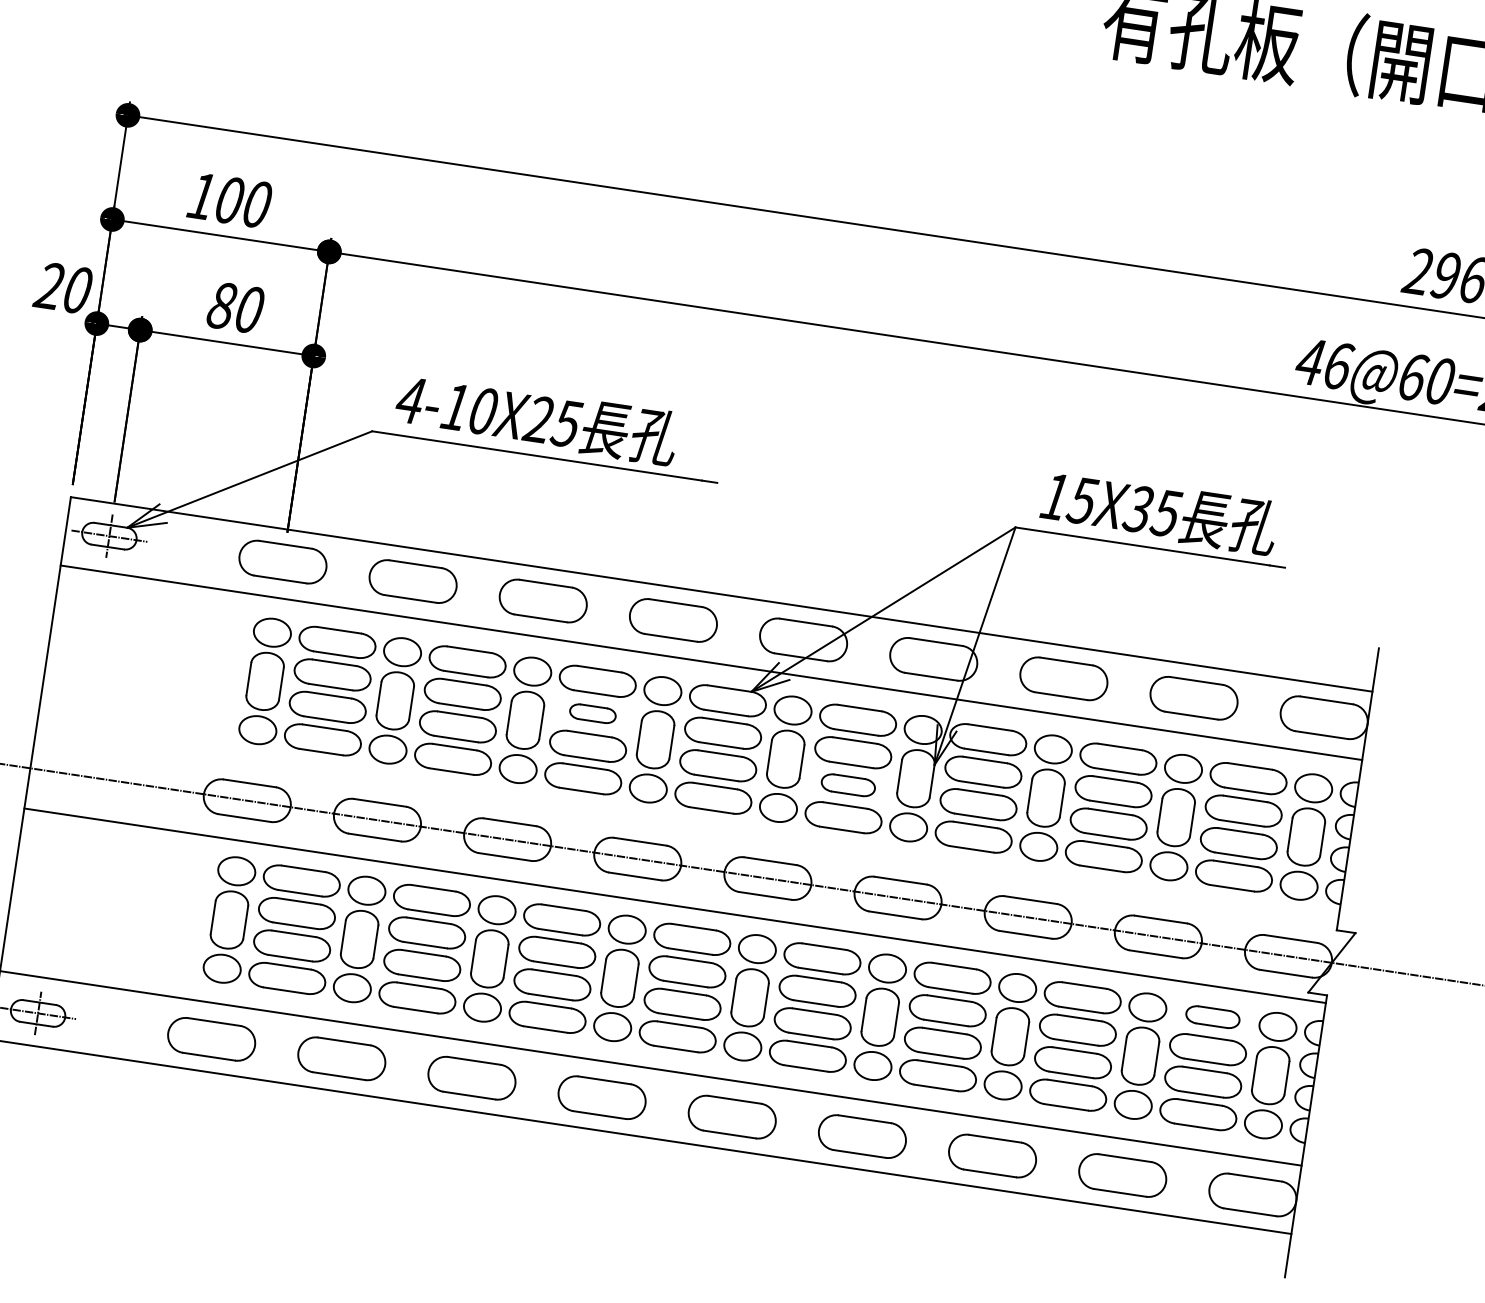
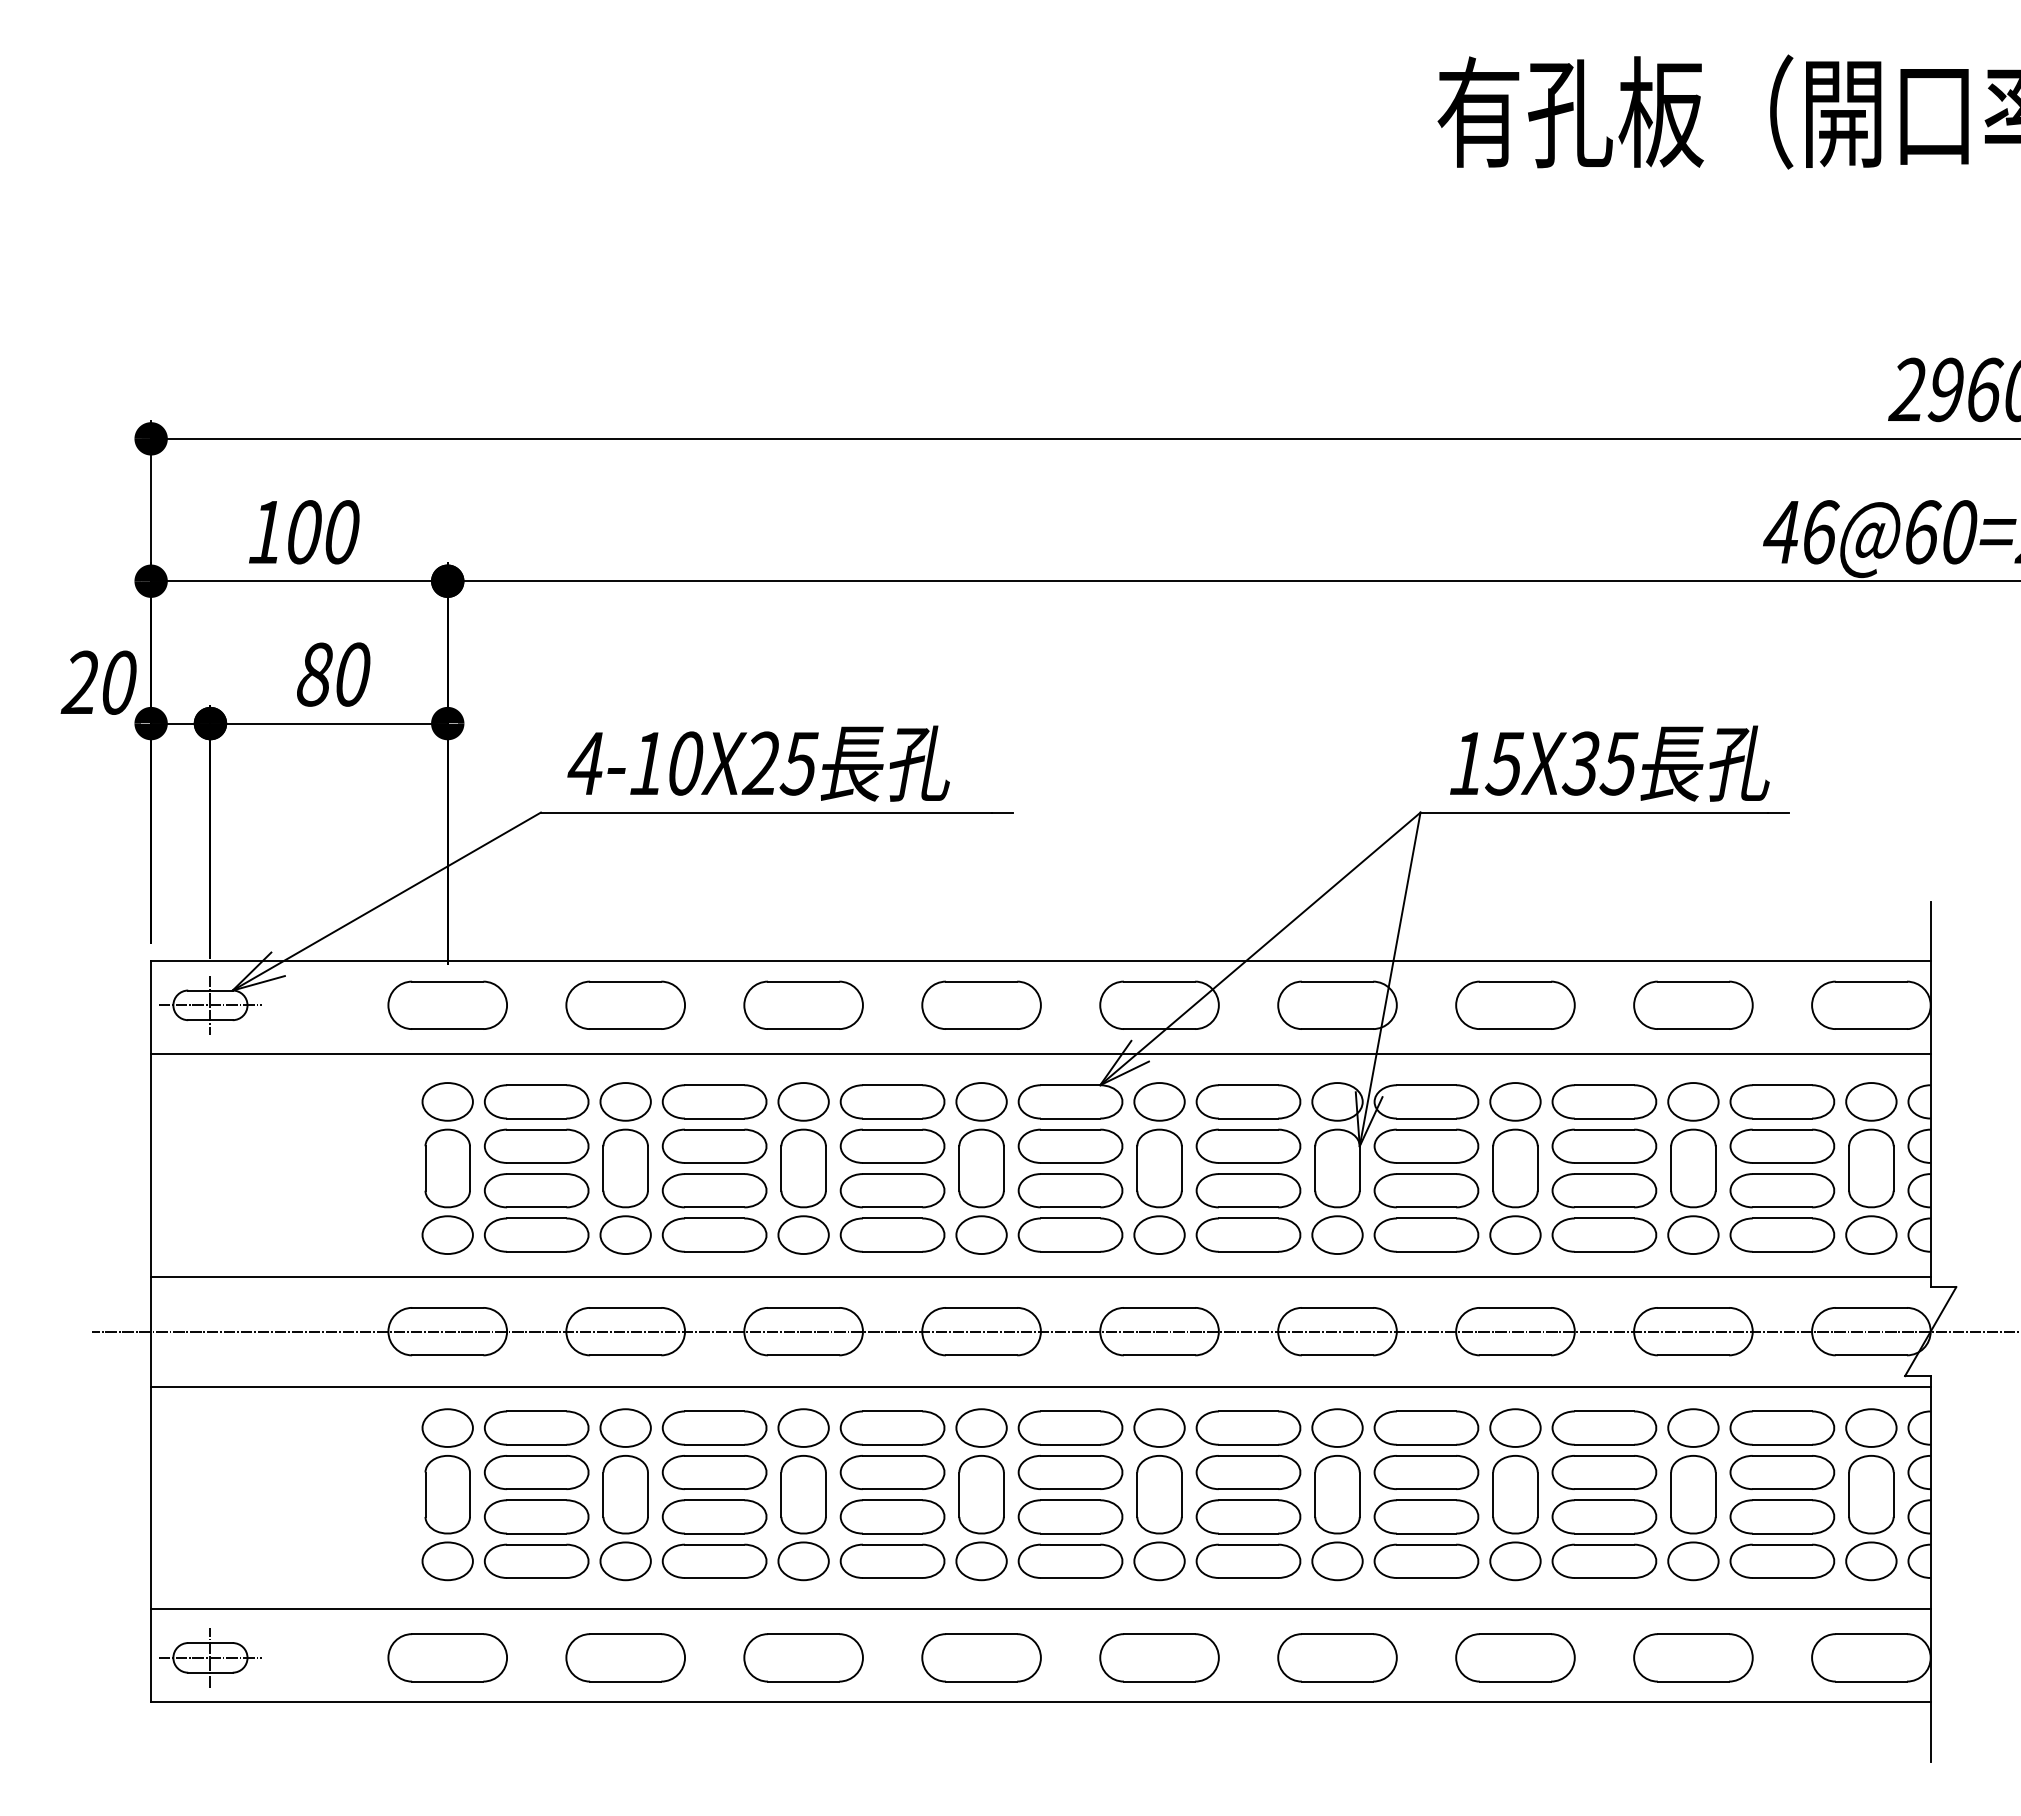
part: (592, 713) -> (892, 1145), size x1.67
part: (848, 785) -> (1248, 1190), size x1.43
line: (686, 825) -> (1040, 1276), added
part: (1213, 1016) -> (1782, 1427), size x1.43

